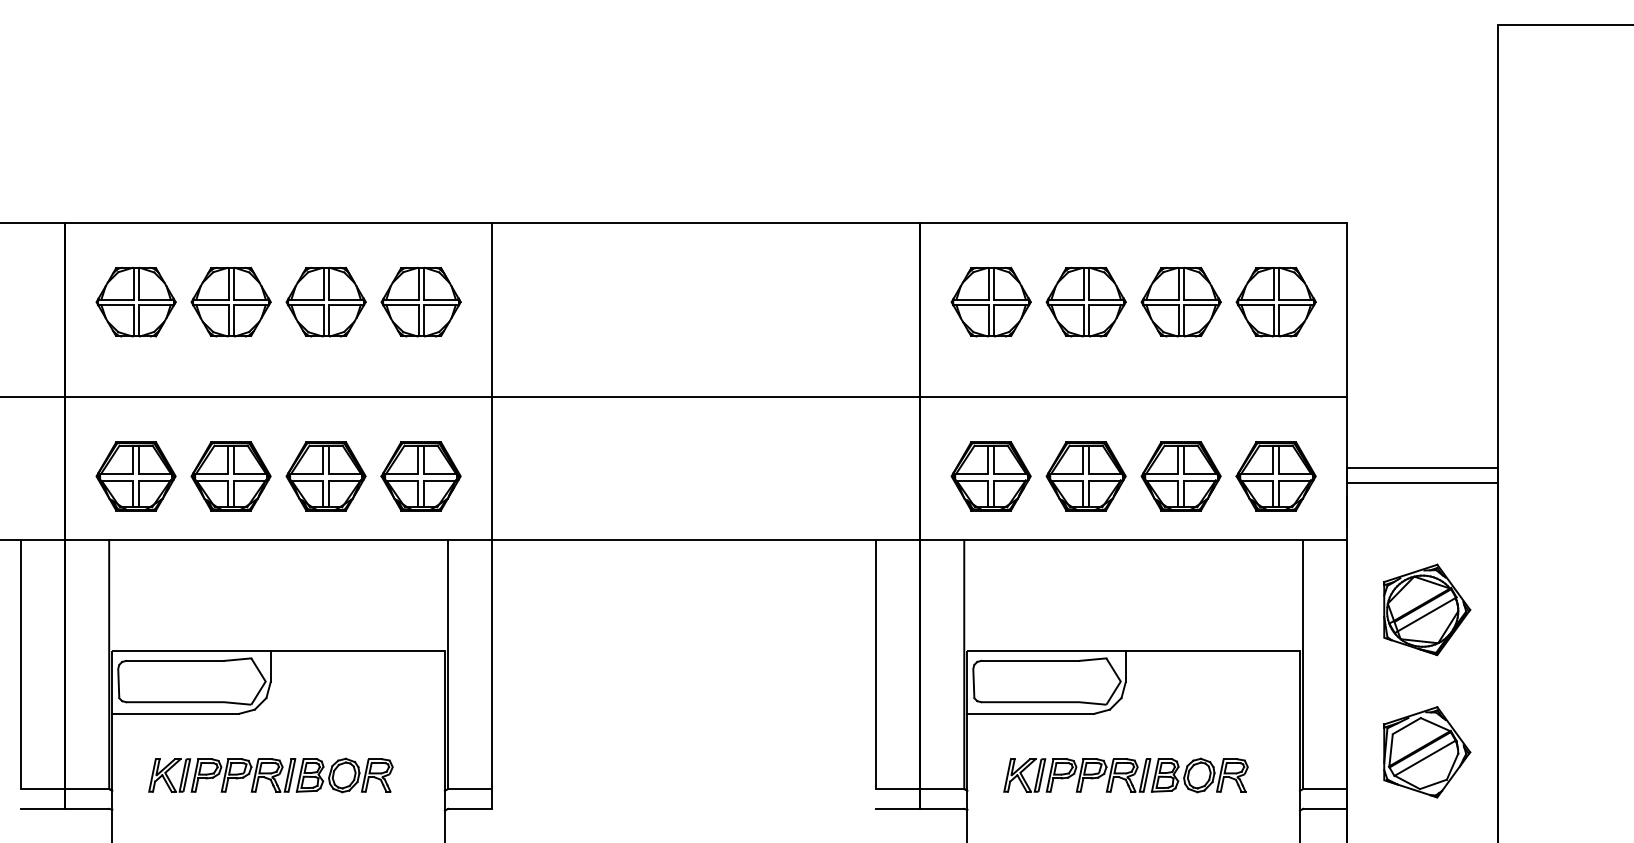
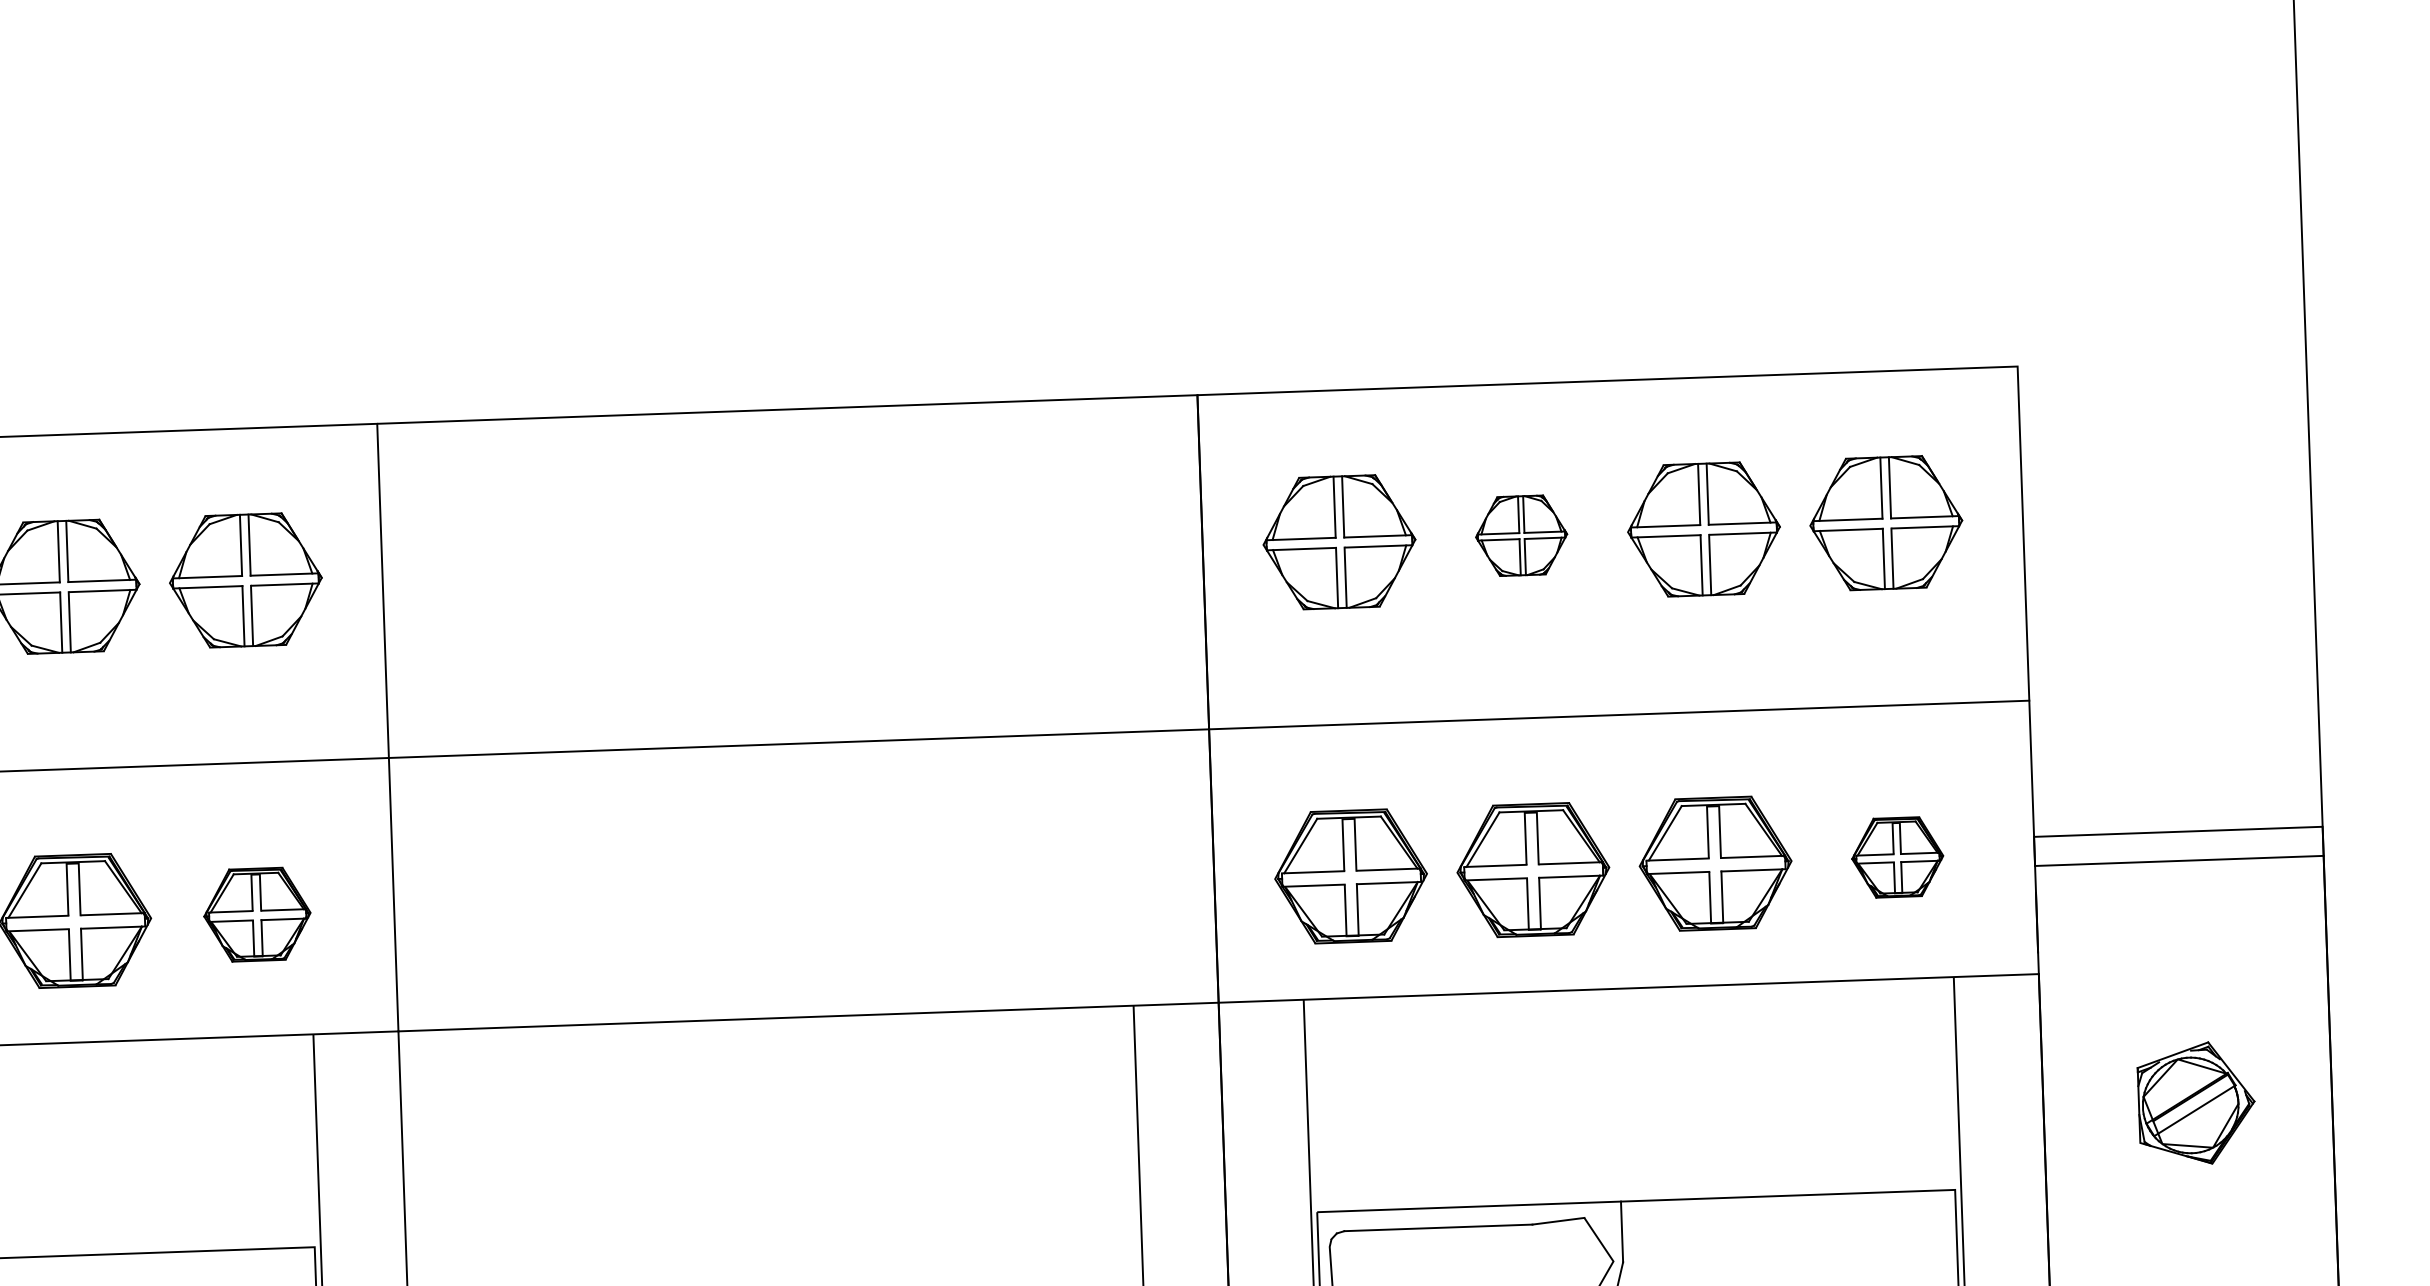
part: (1085, 301) -> (1520, 534), size x0.6
part: (420, 476) -> (256, 914), size x0.7
part: (1275, 476) -> (1896, 857), size x0.6
part: (1427, 609) -> (2197, 1102), size x0.7

